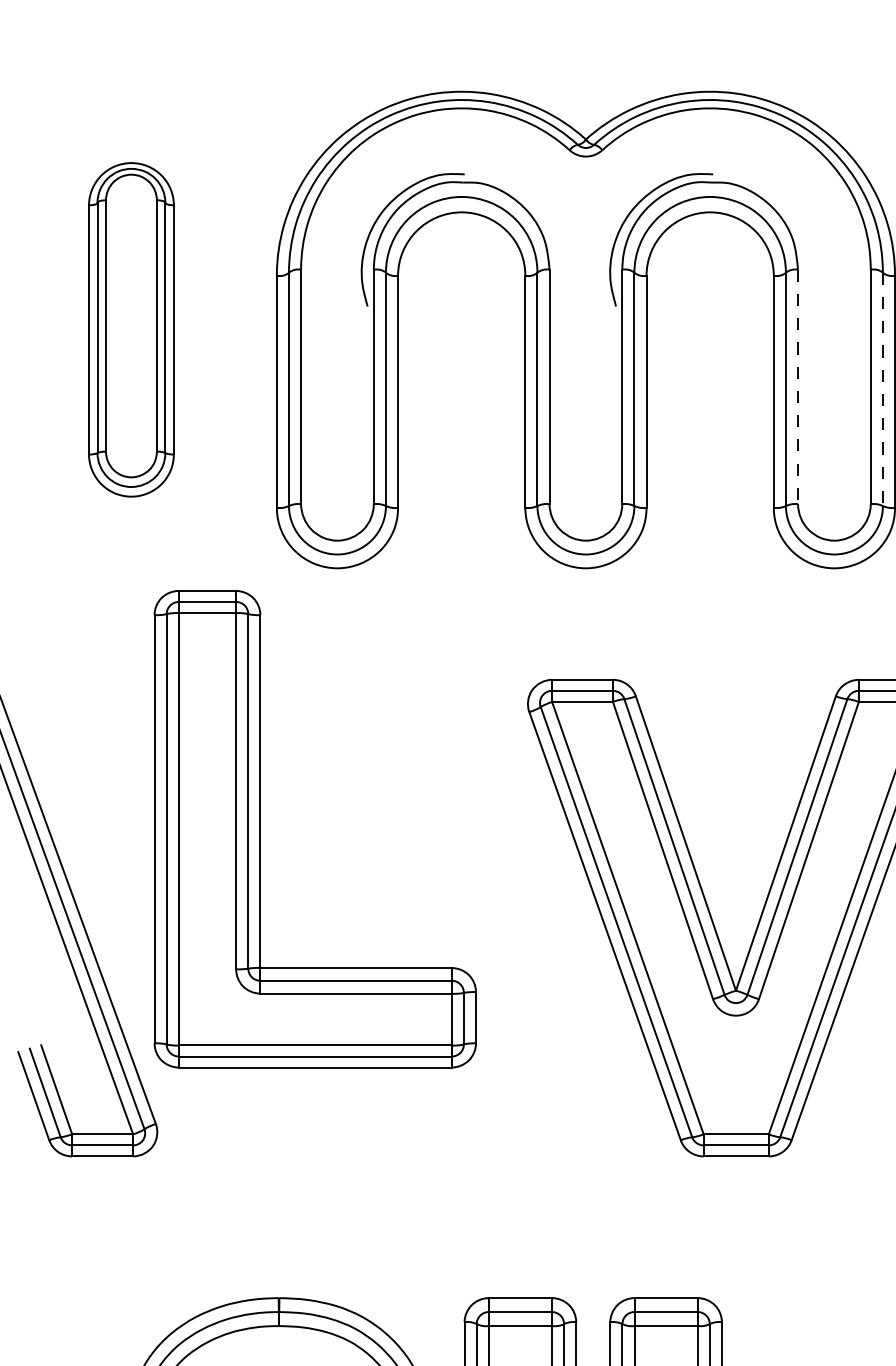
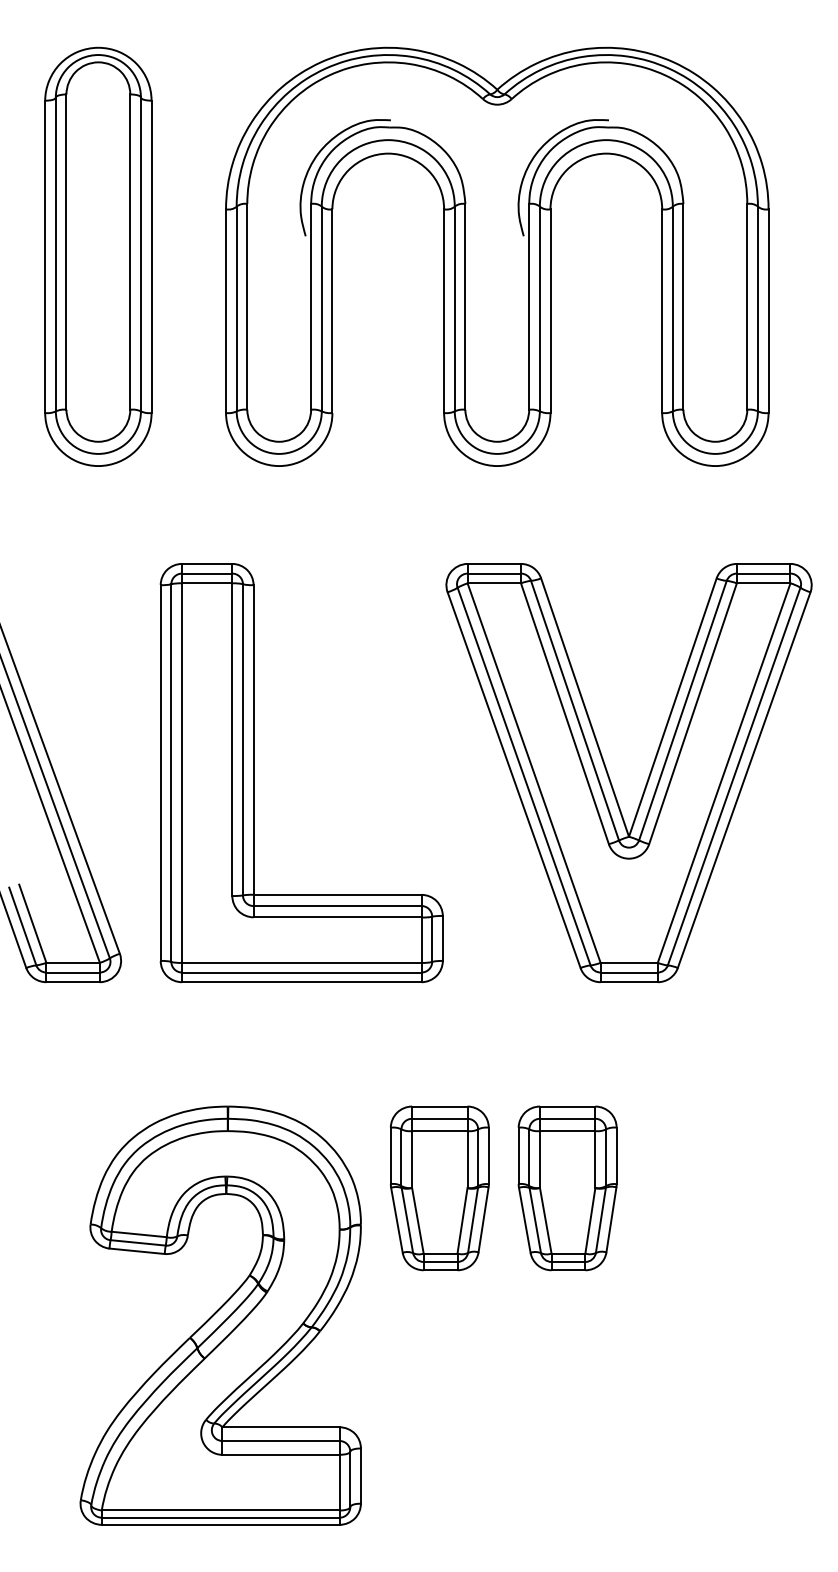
part: (131, 329) -> (98, 256), size x1.43
line: (798, 386) -> (683, 306), dashed -> solid
line: (882, 389) -> (757, 309), dashed -> solid
part: (261, 829) -> (254, 773), moved

